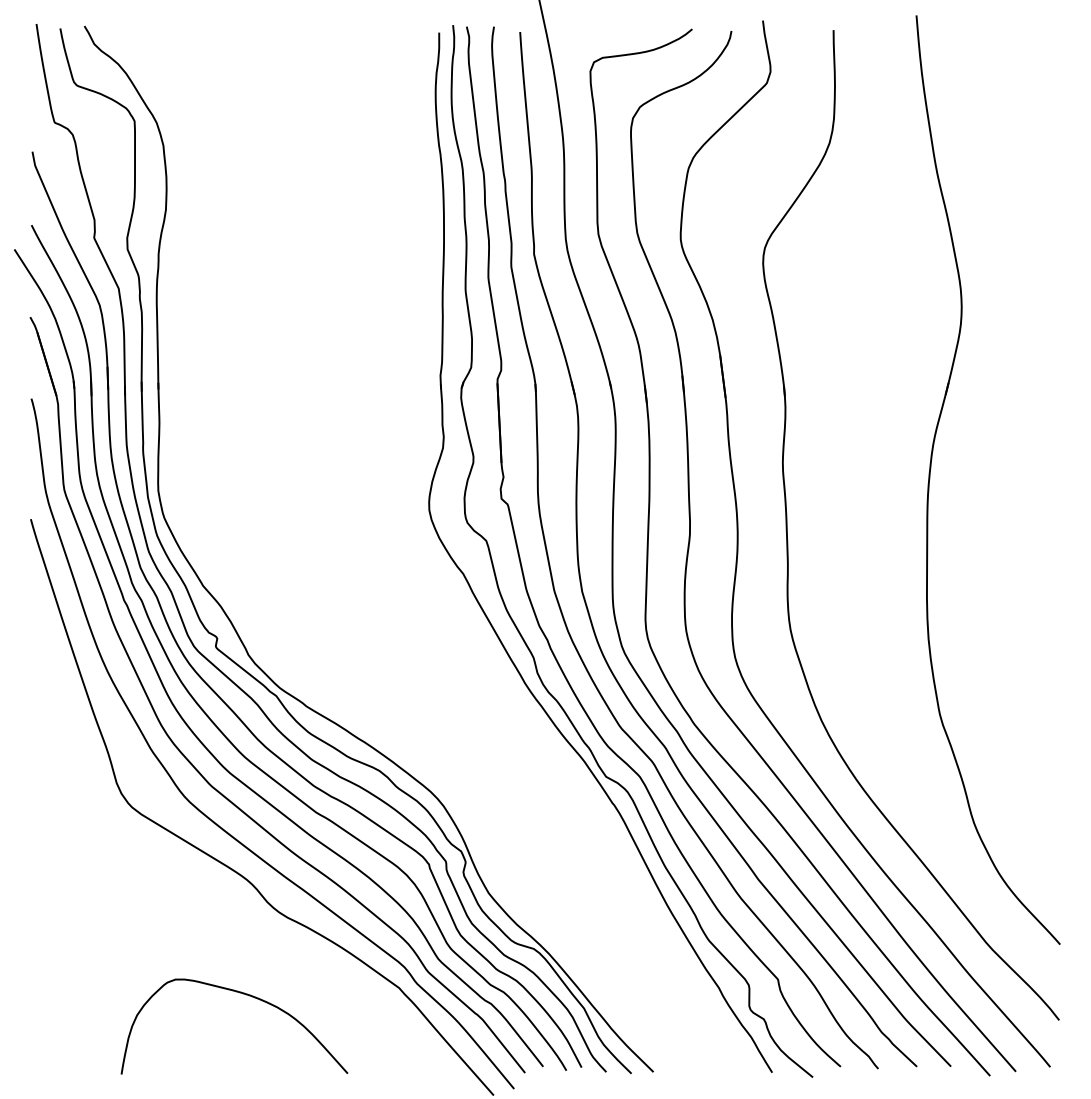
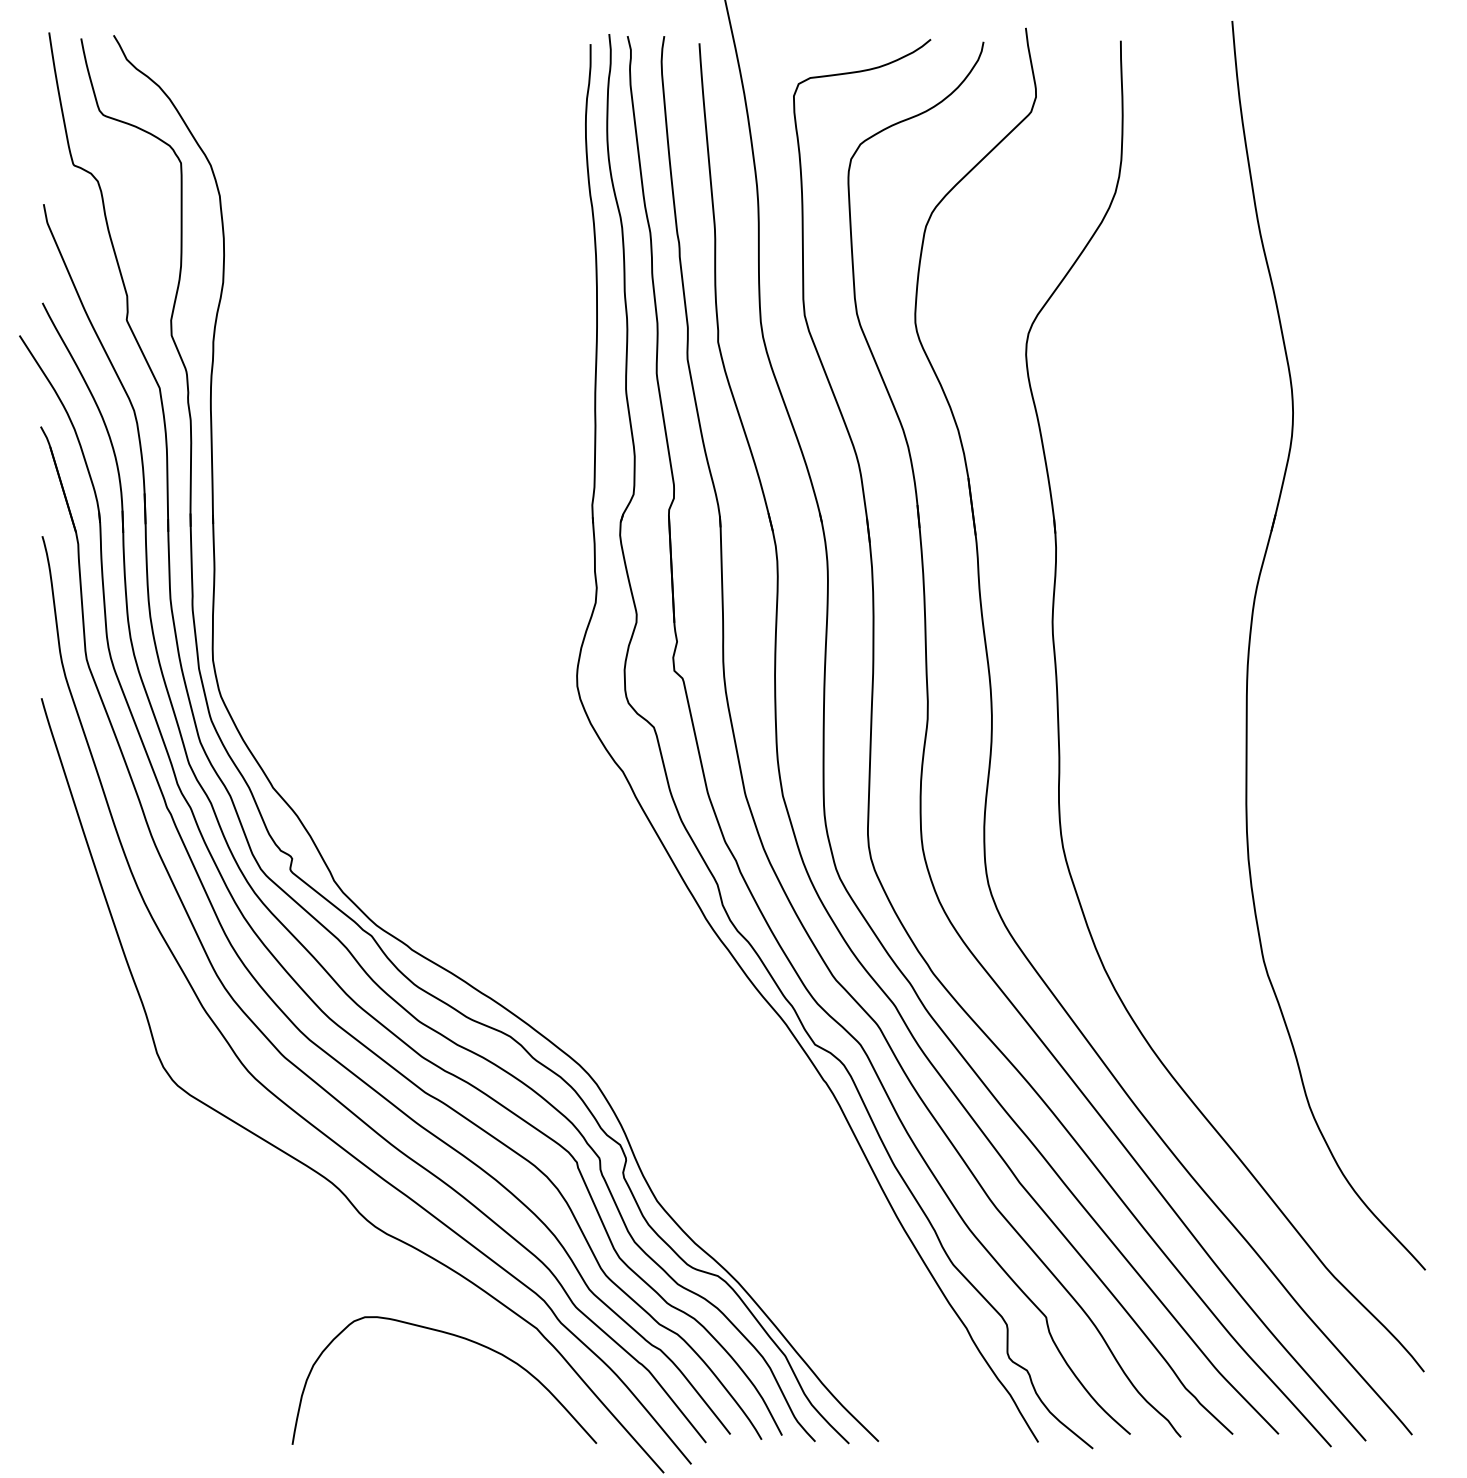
curve: (244, 994) -> (457, 1337), moved

